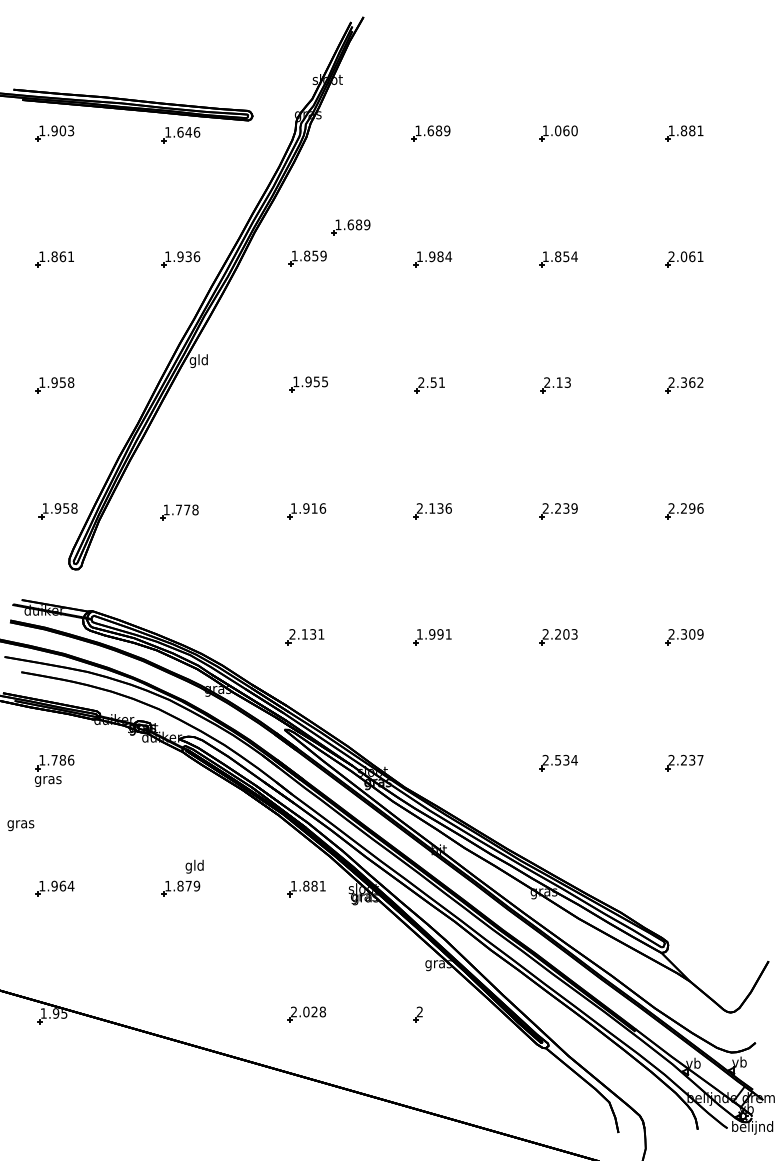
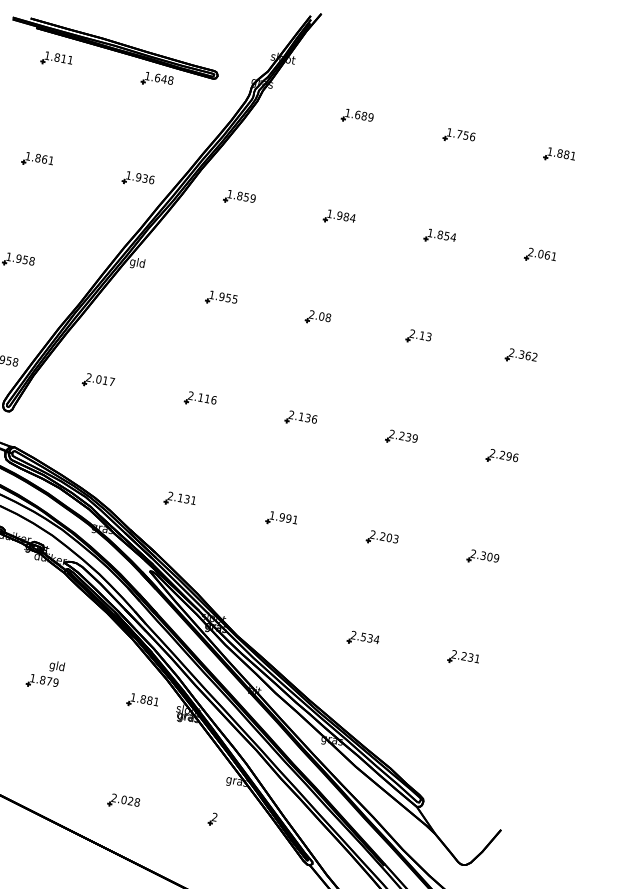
text: (62, 130) -> (63, 58), 1.903 -> 1.811
text: (566, 130) -> (466, 135), 1.060 -> 1.756
text: (196, 132) -> (170, 80), 1.646 -> 1.648
part: (350, 227) -> (278, 179), removed
text: (437, 382) -> (324, 317), 2.51 -> 2.08
text: (300, 508) -> (196, 396), 1.916 -> 2.116
text: (180, 509) -> (100, 379), 1.778 -> 2.017
text: (700, 760) -> (477, 659), 2.237 -> 2.231

